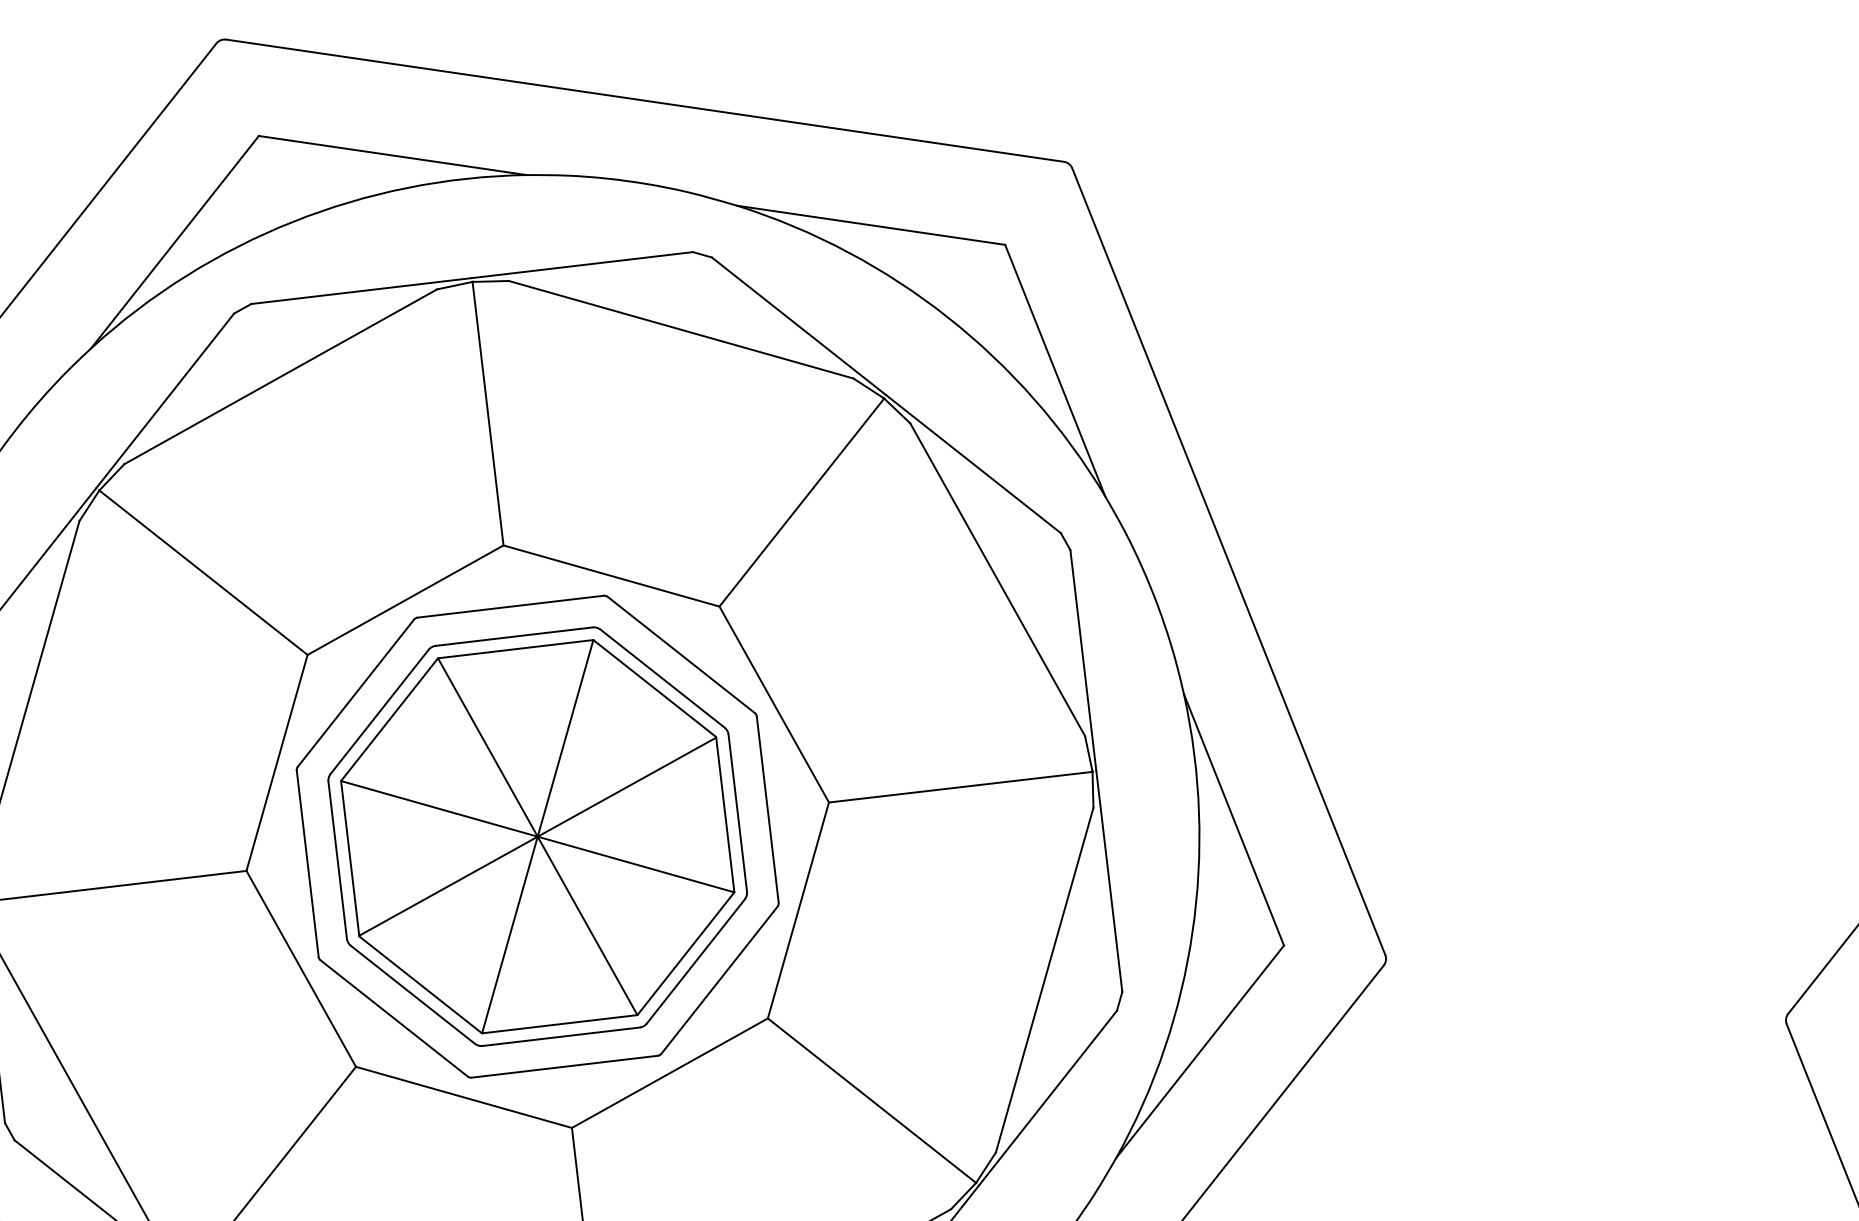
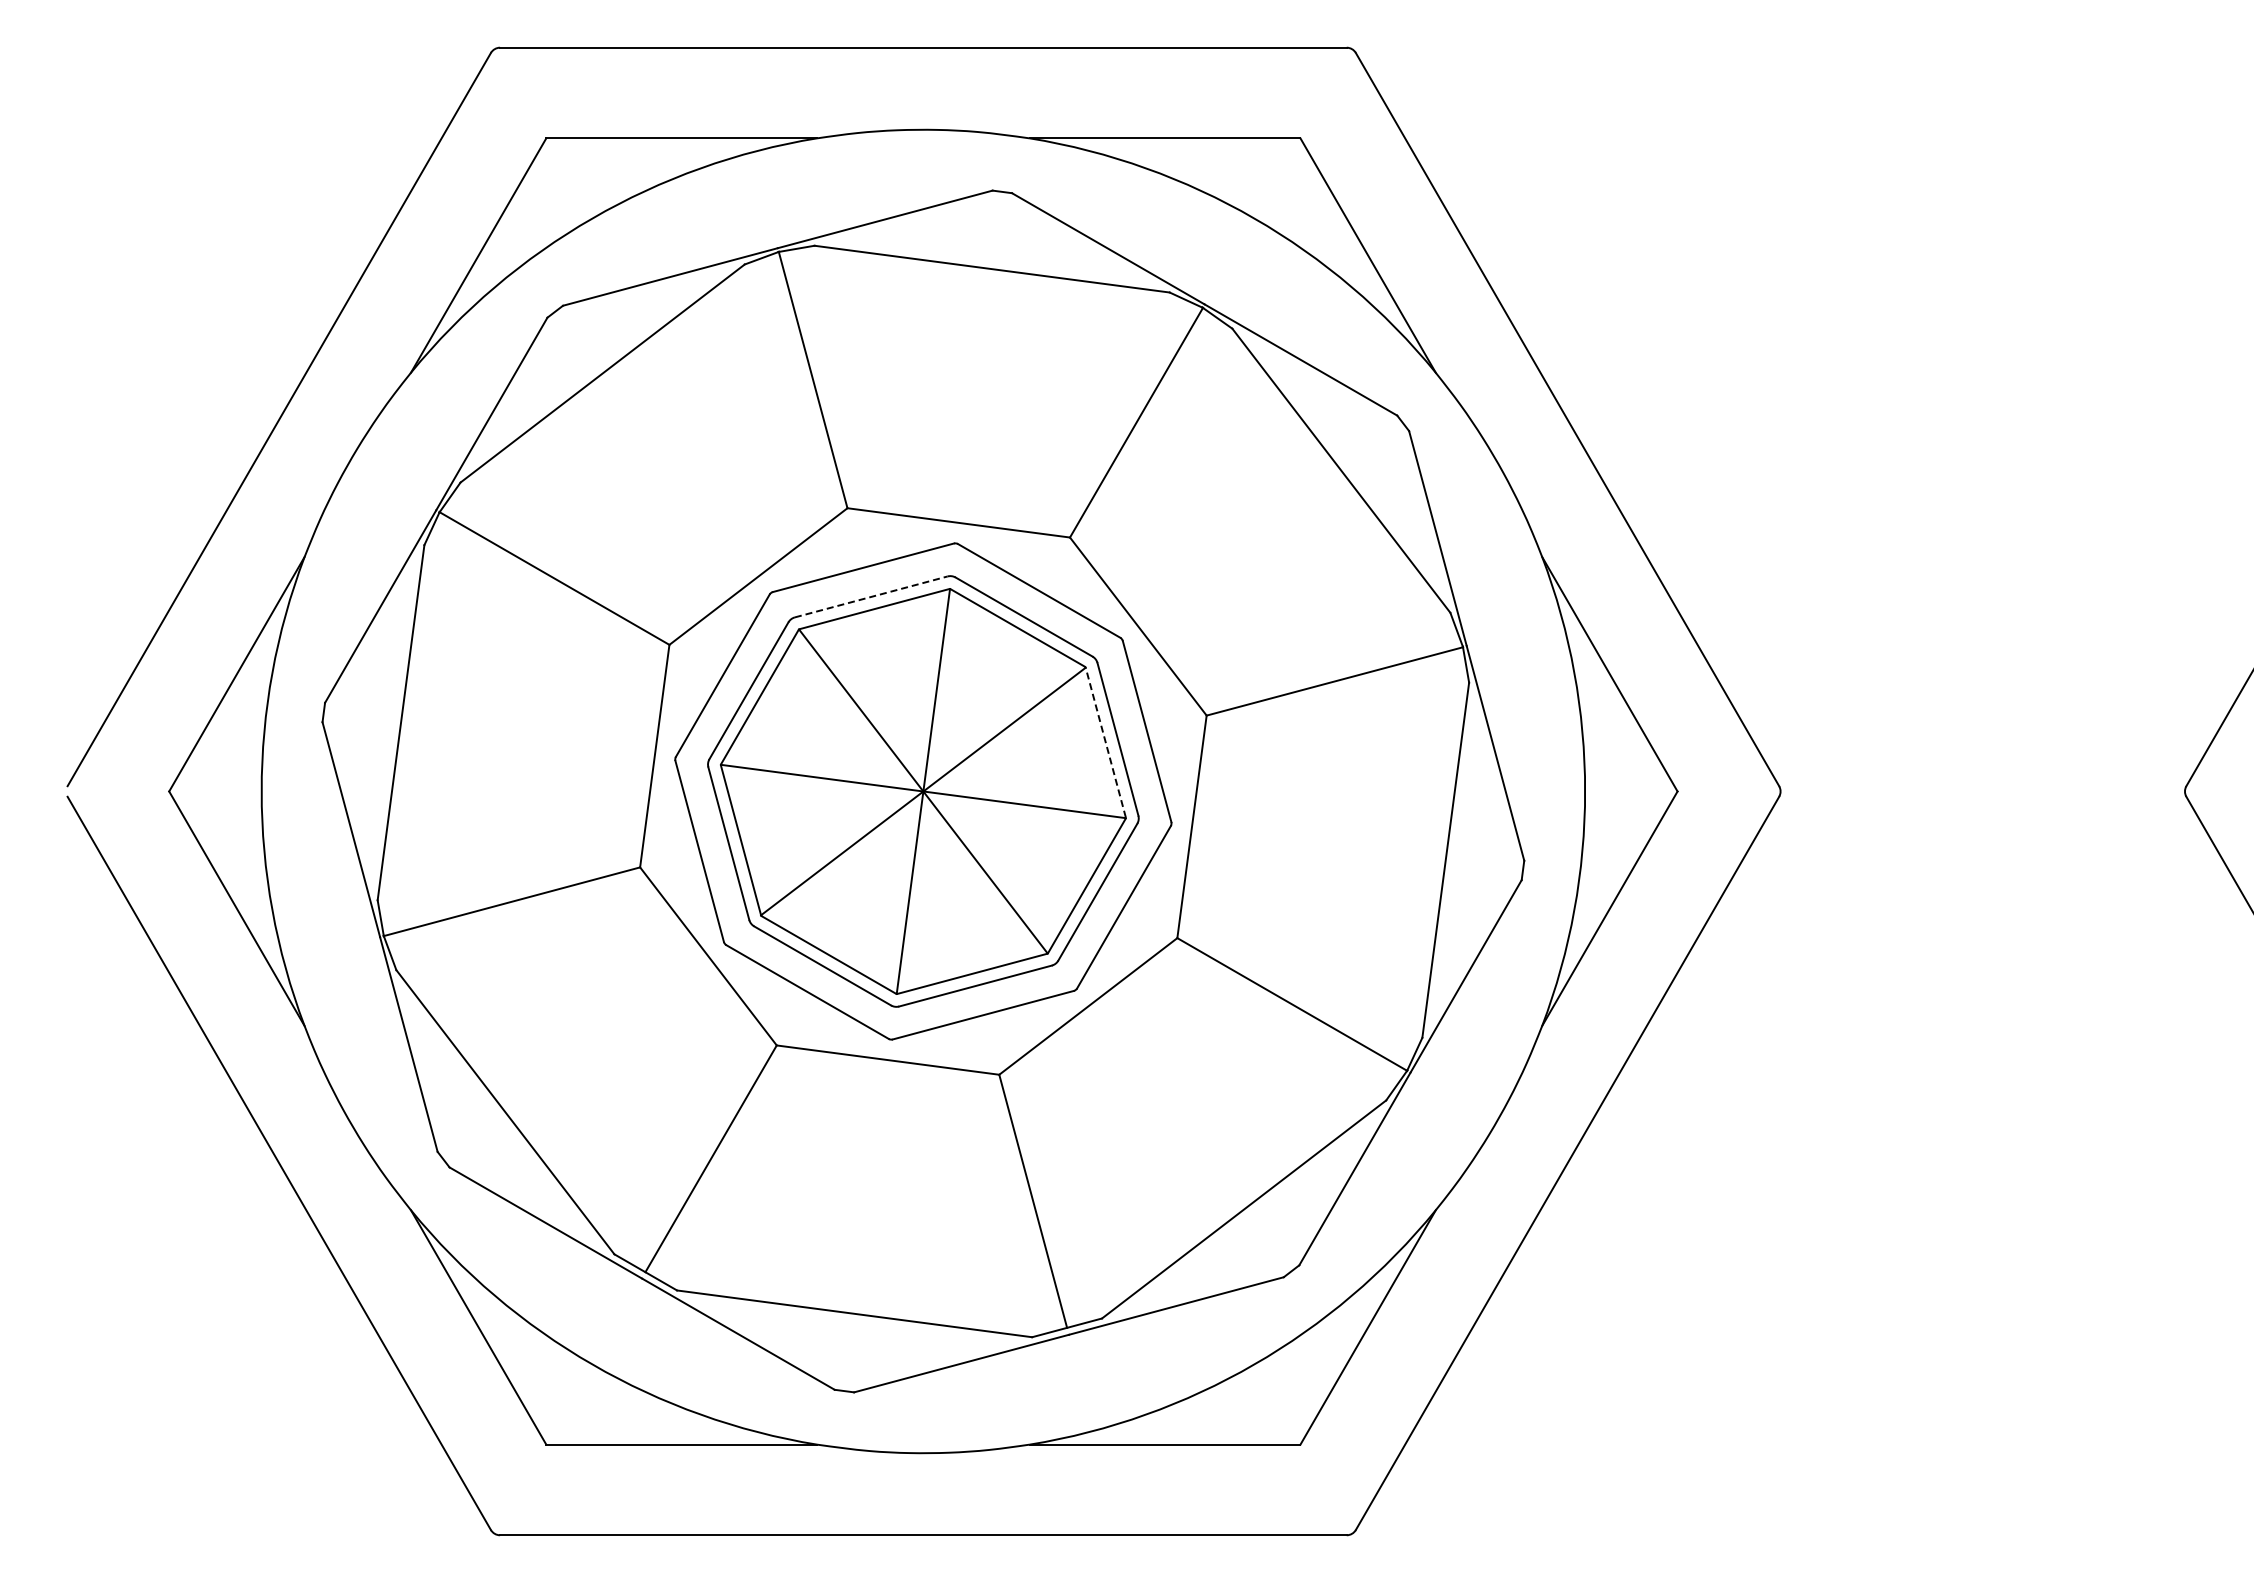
line: (514, 636) -> (871, 596), solid -> dashed
line: (725, 814) -> (1105, 742), solid -> dashed

